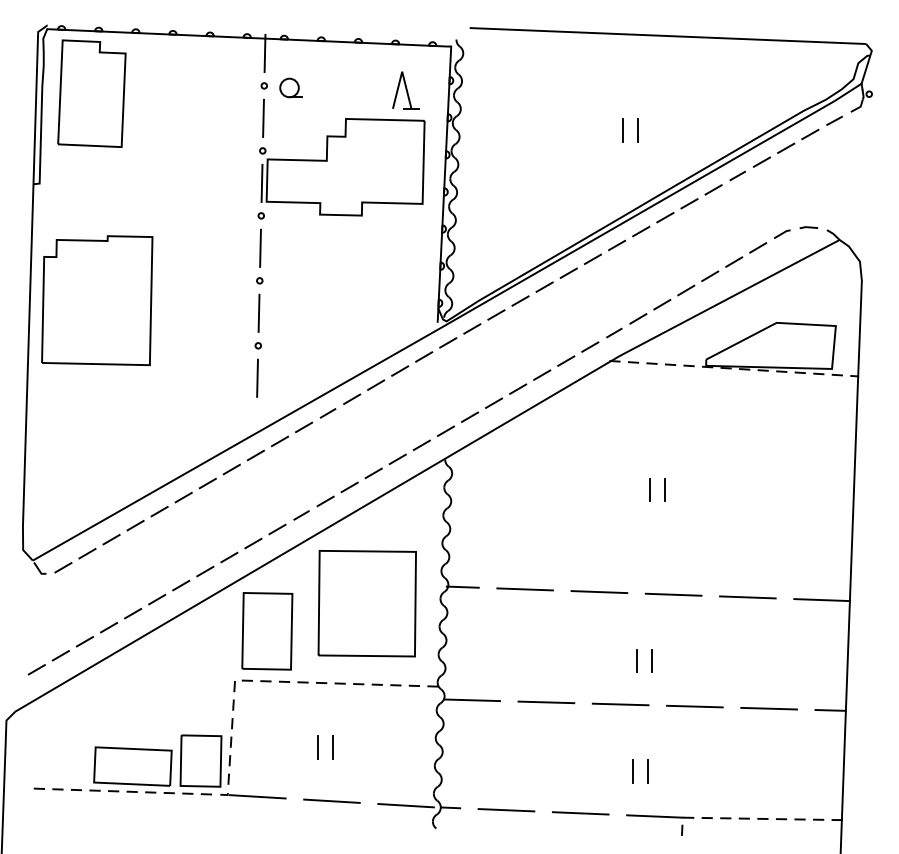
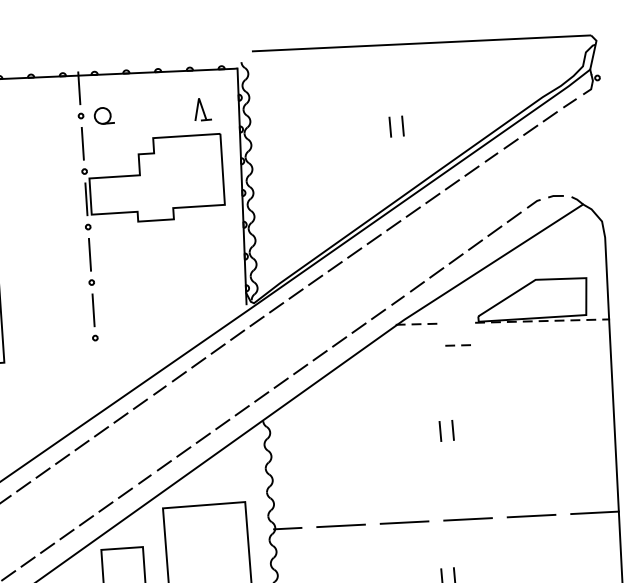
part: (405, 90) -> (201, 109), size x0.7
part: (679, 365) -> (457, 345), moved
line: (257, 377) -> (97, 365), removed

